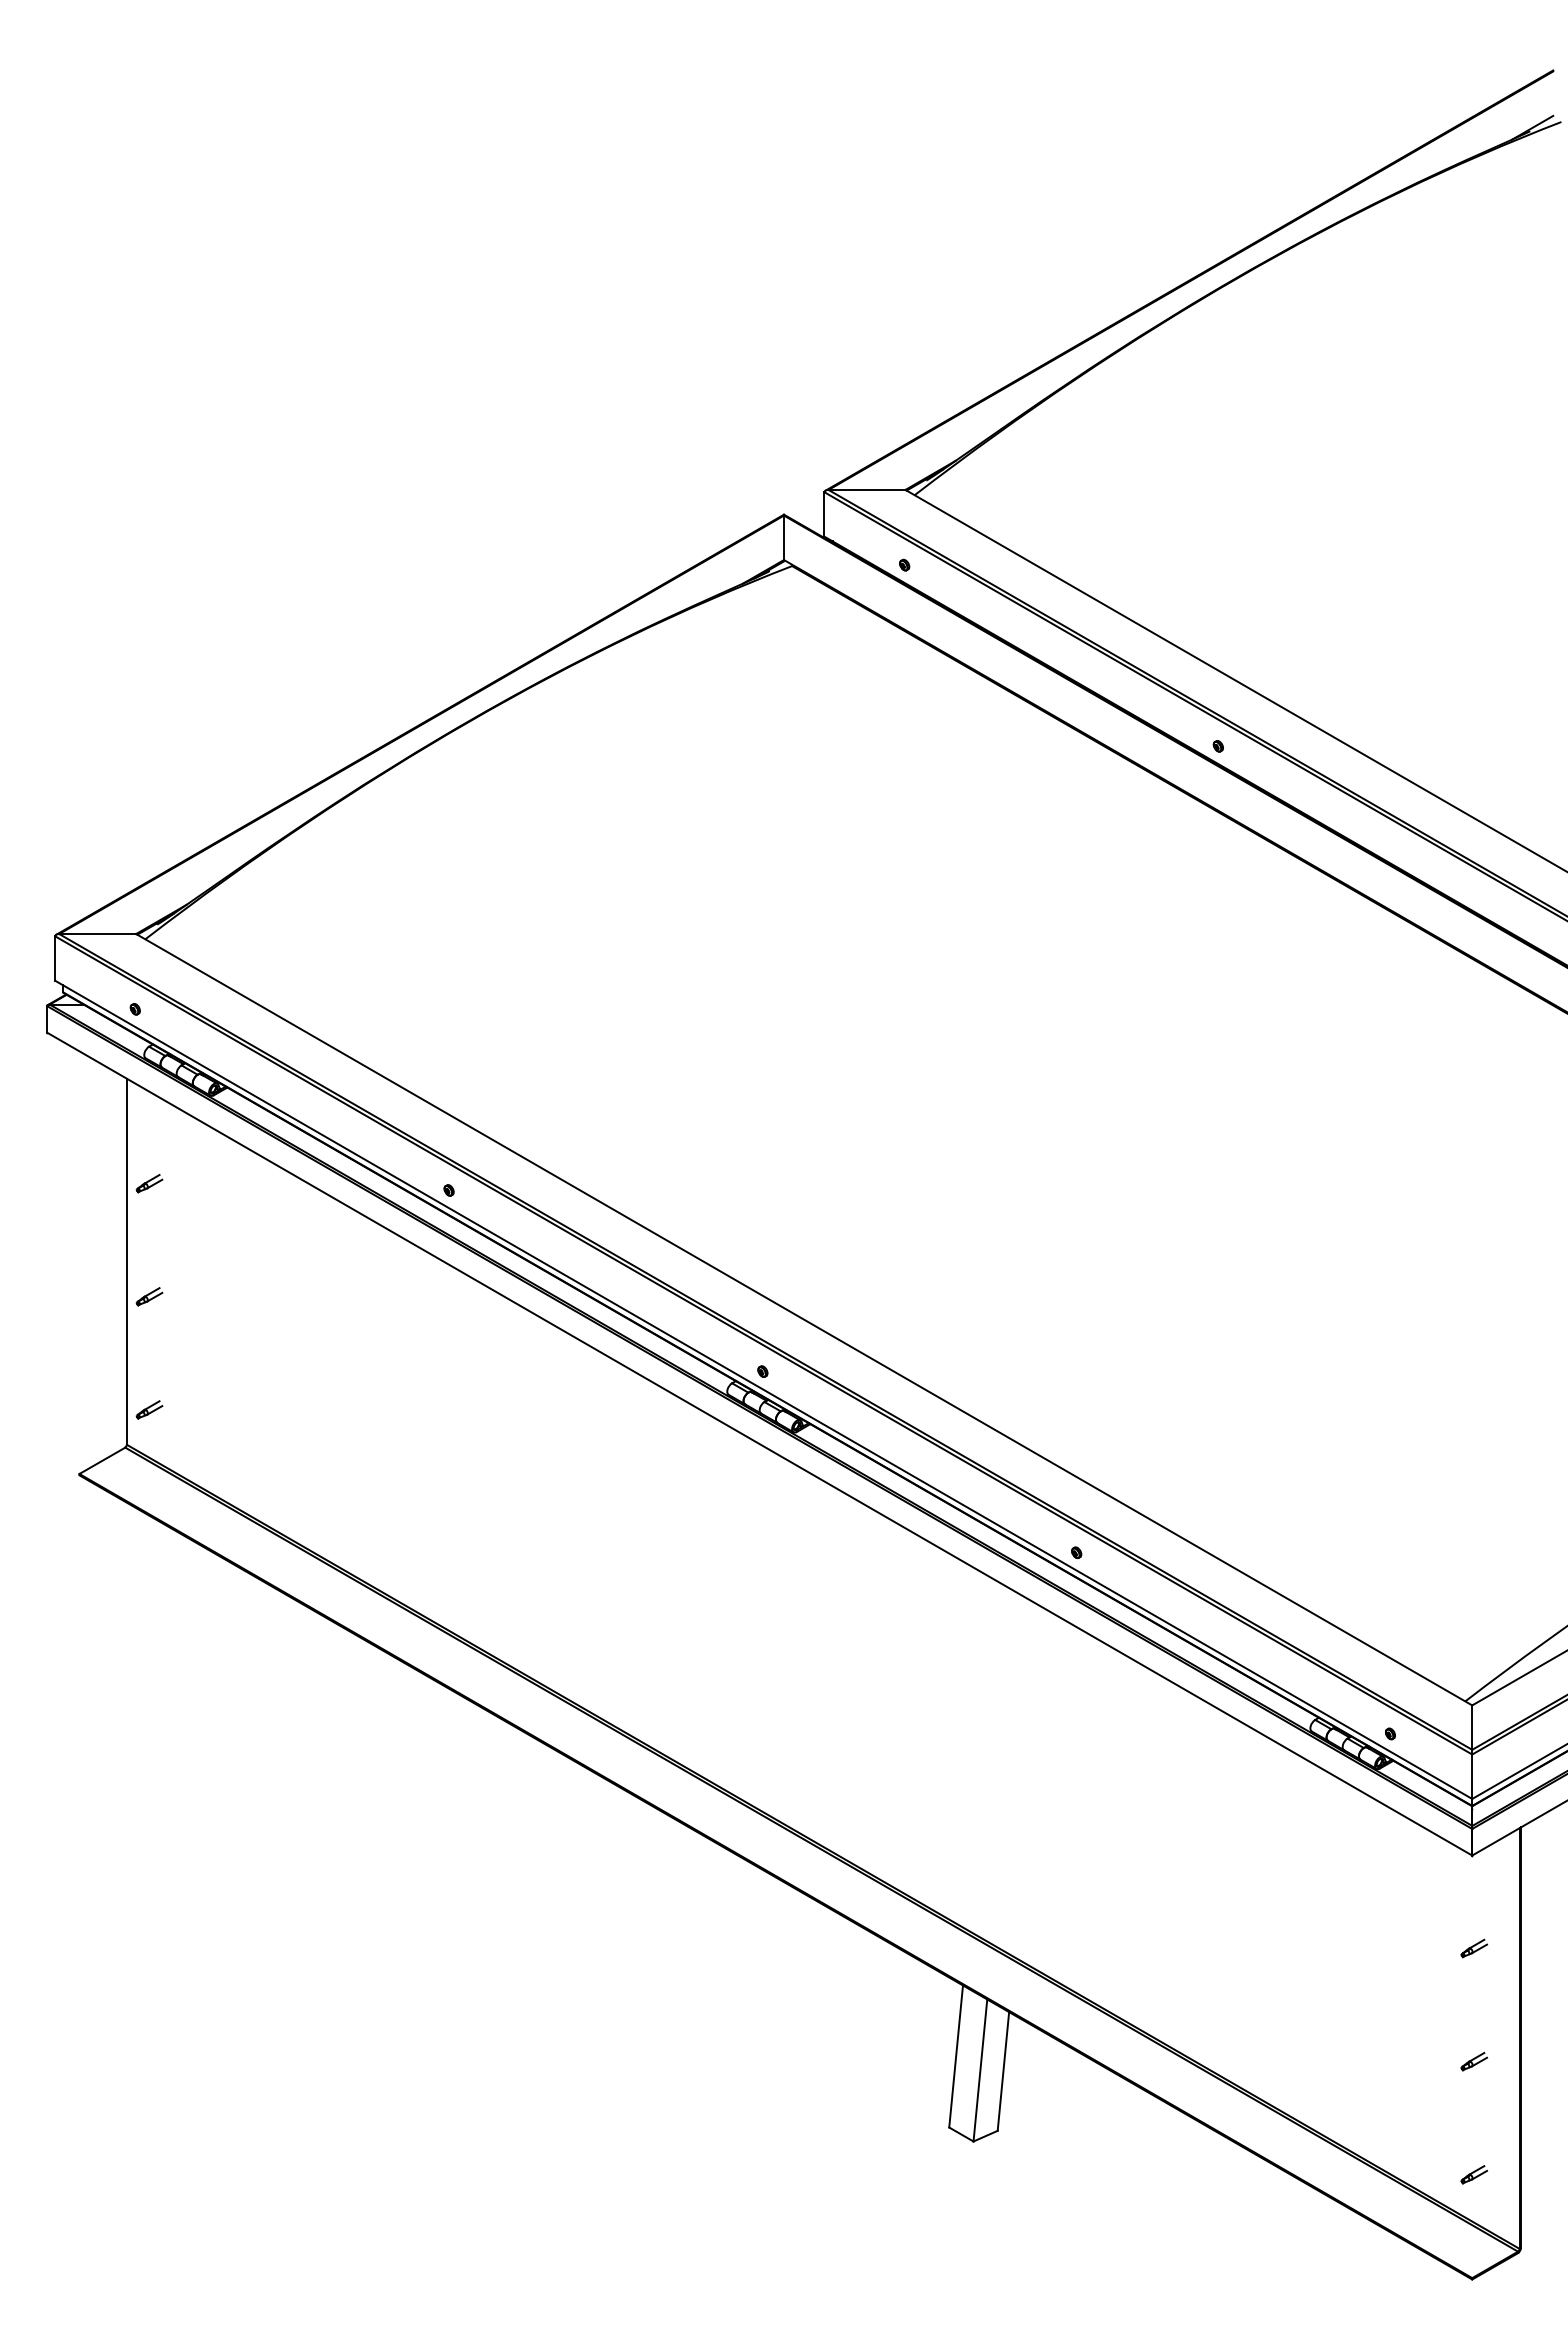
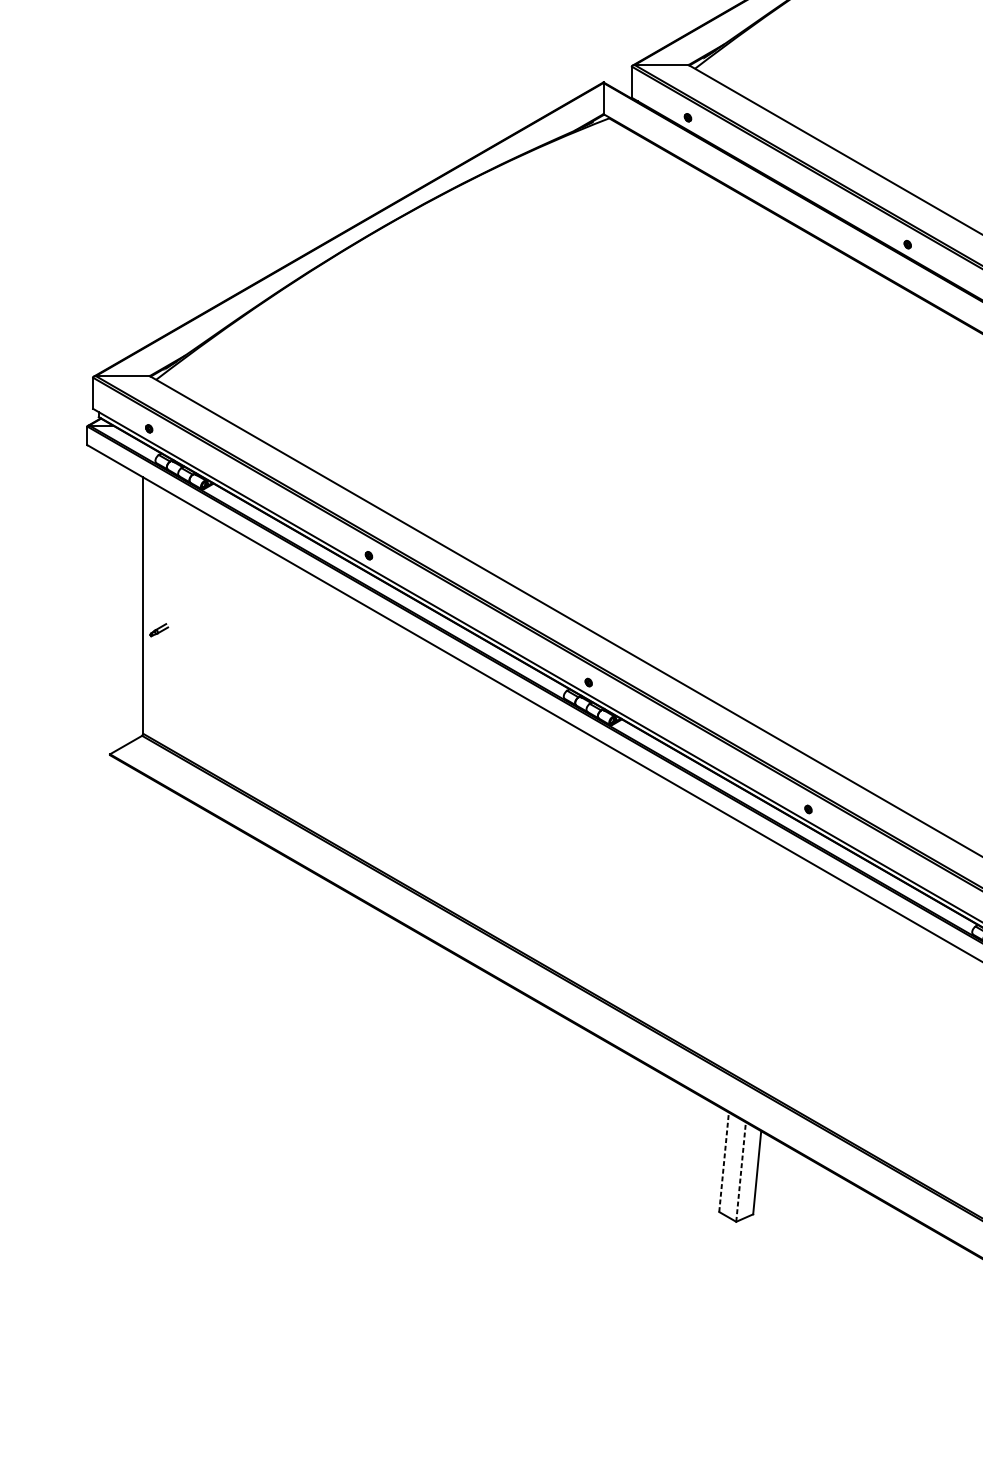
part: (149, 1183) -> (159, 550), removed
part: (149, 1409) -> (159, 709), removed
line: (956, 2056) -> (724, 1162), solid -> dashed
line: (980, 2070) -> (741, 1172), solid -> dashed

